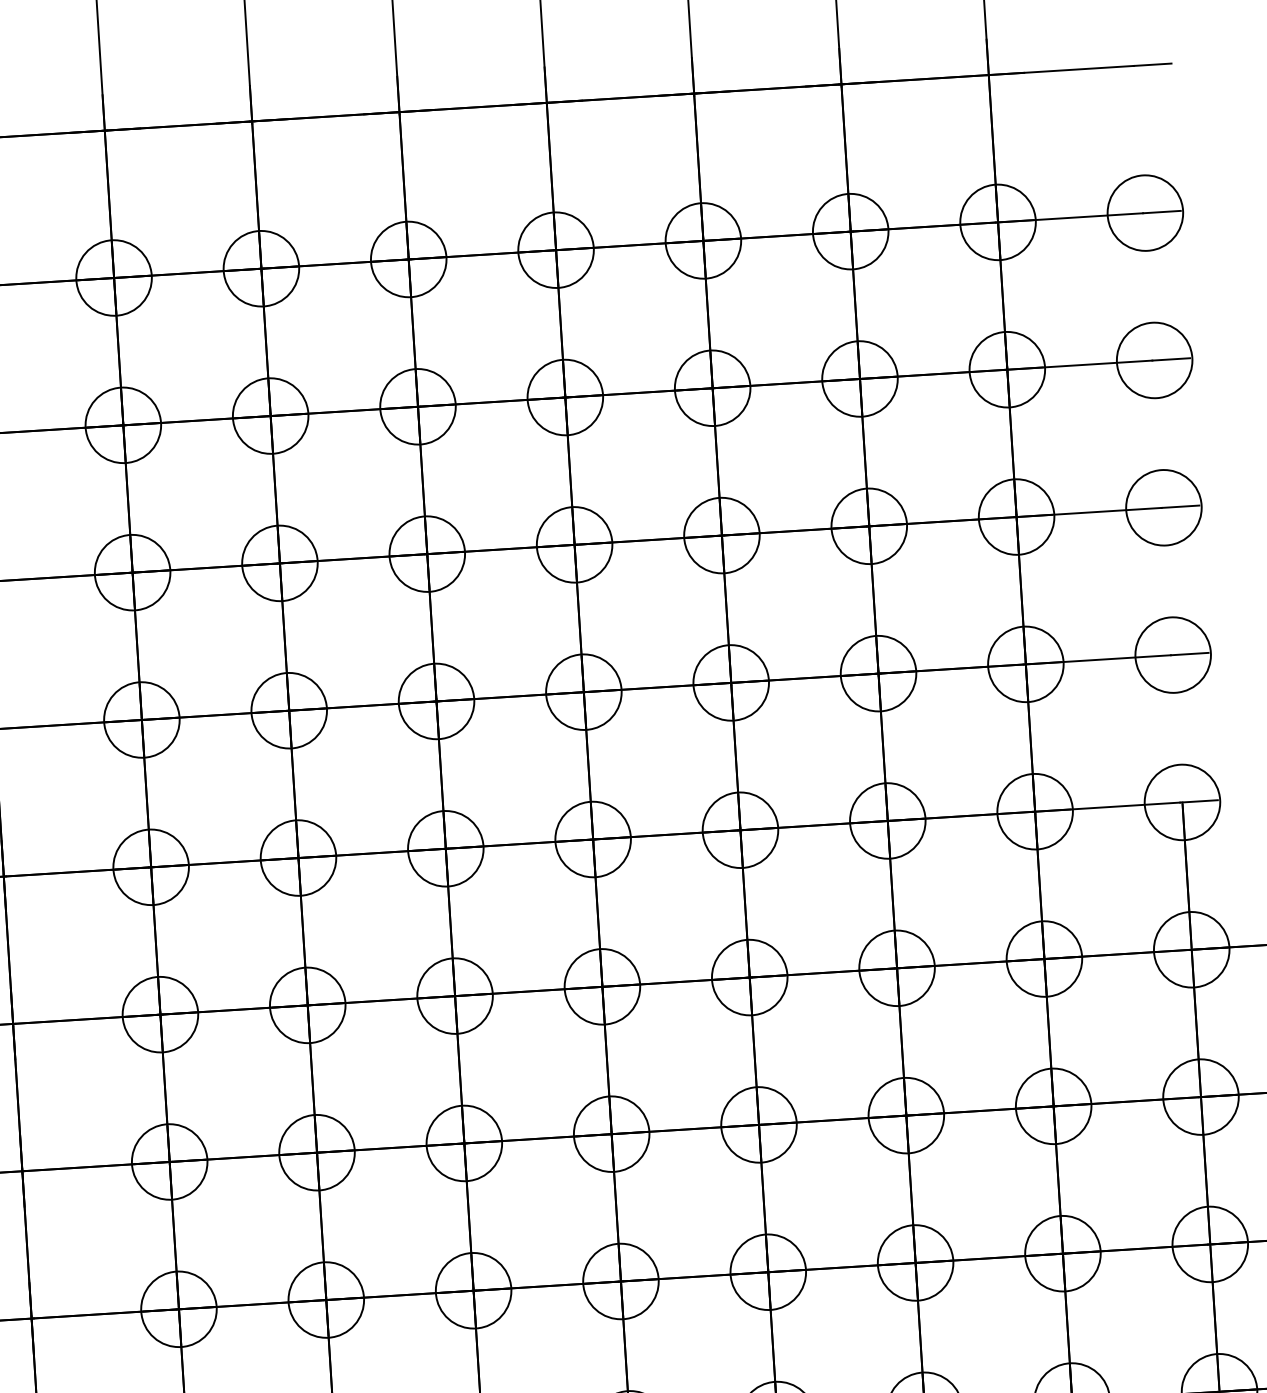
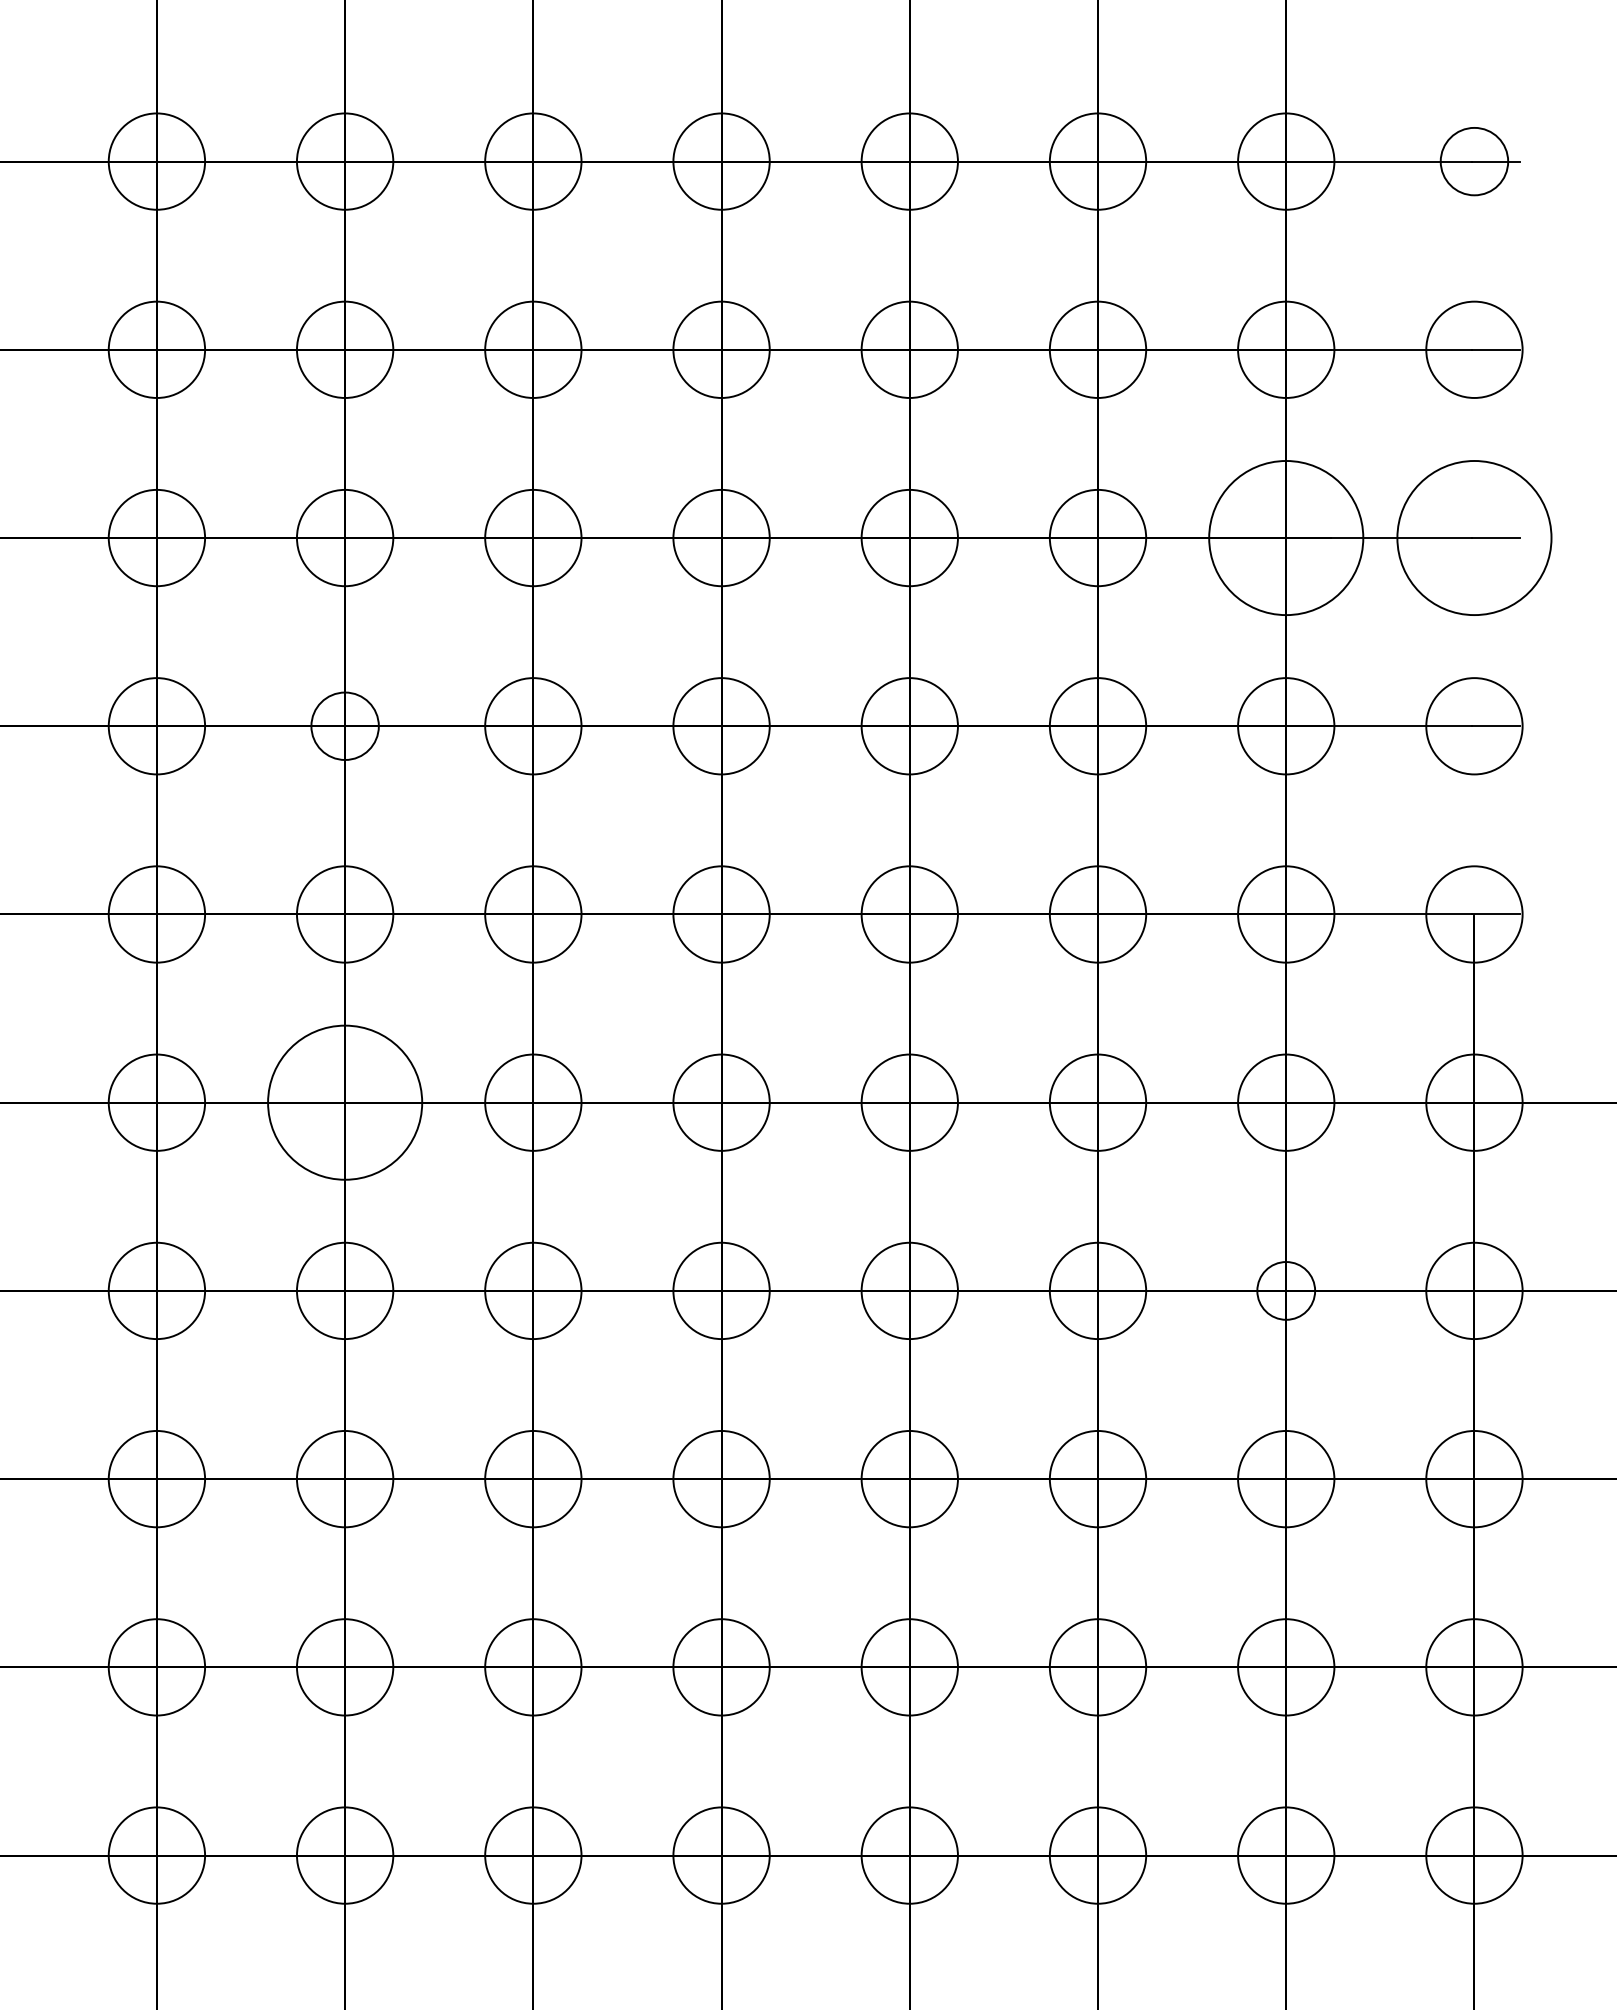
circle: (1145, 213) -> (1474, 161), size x0.7
circle: (1163, 507) -> (1474, 537), size x1.6
circle: (1016, 516) -> (1286, 537), size x1.6
circle: (288, 710) -> (344, 726), size x0.7
circle: (307, 1005) -> (344, 1102), size x1.6
circle: (1053, 1106) -> (1286, 1290), size x0.6

